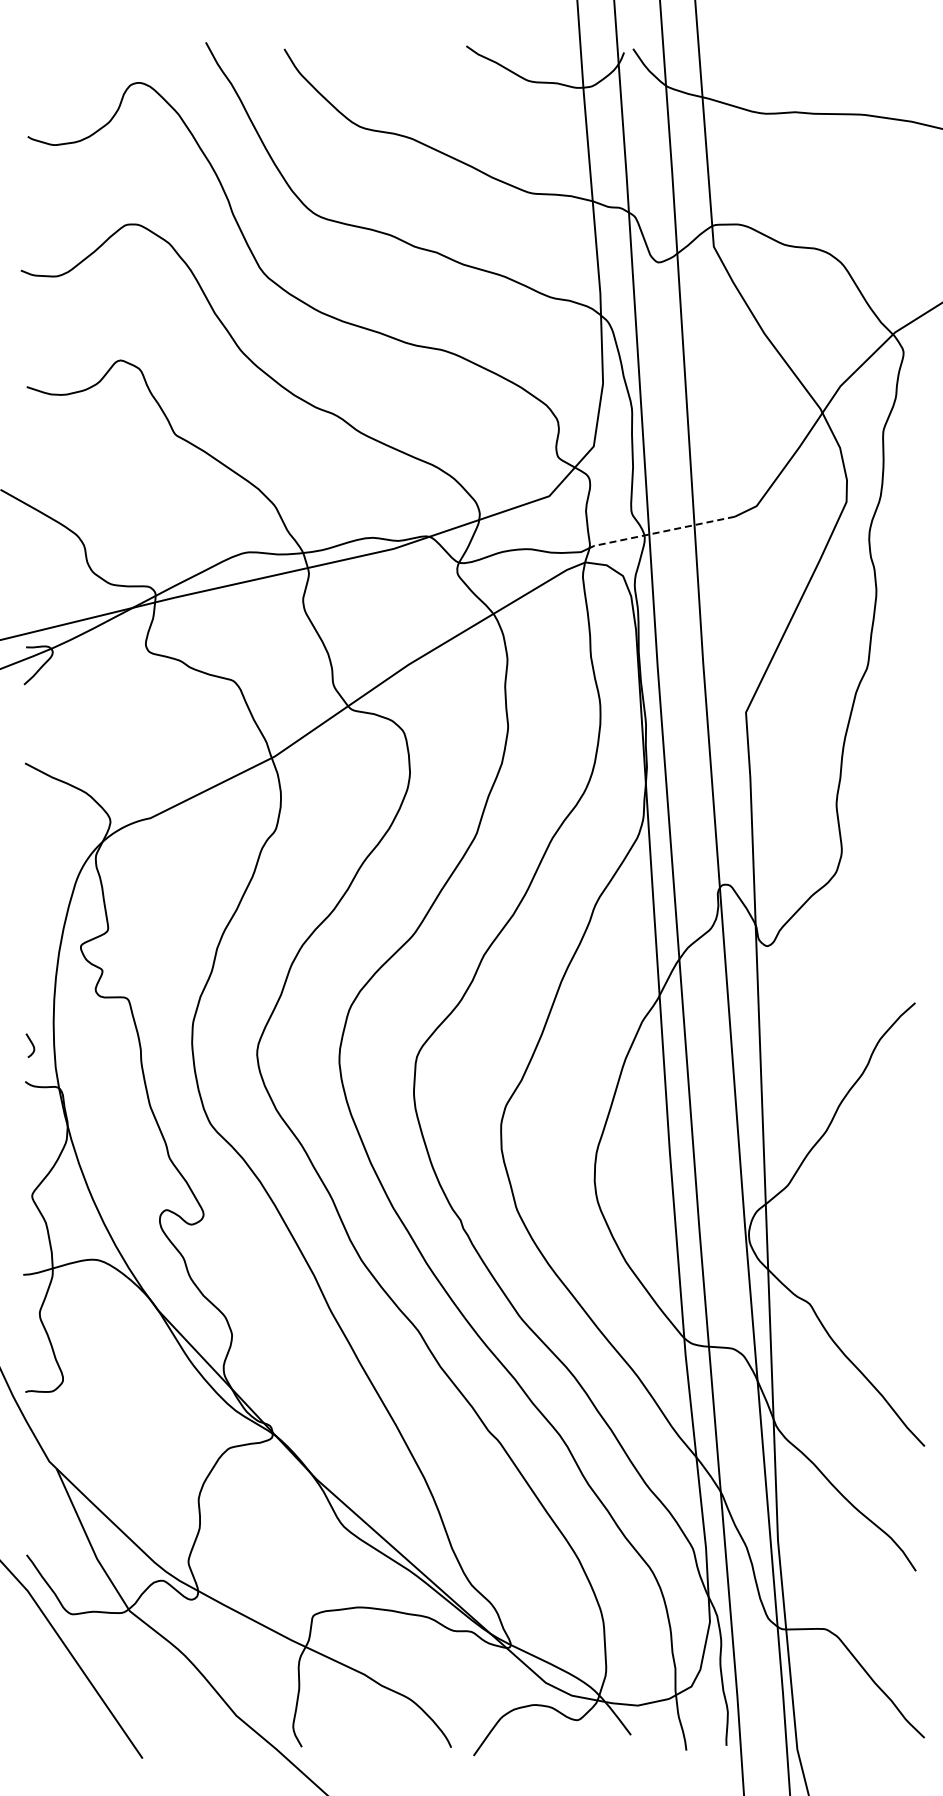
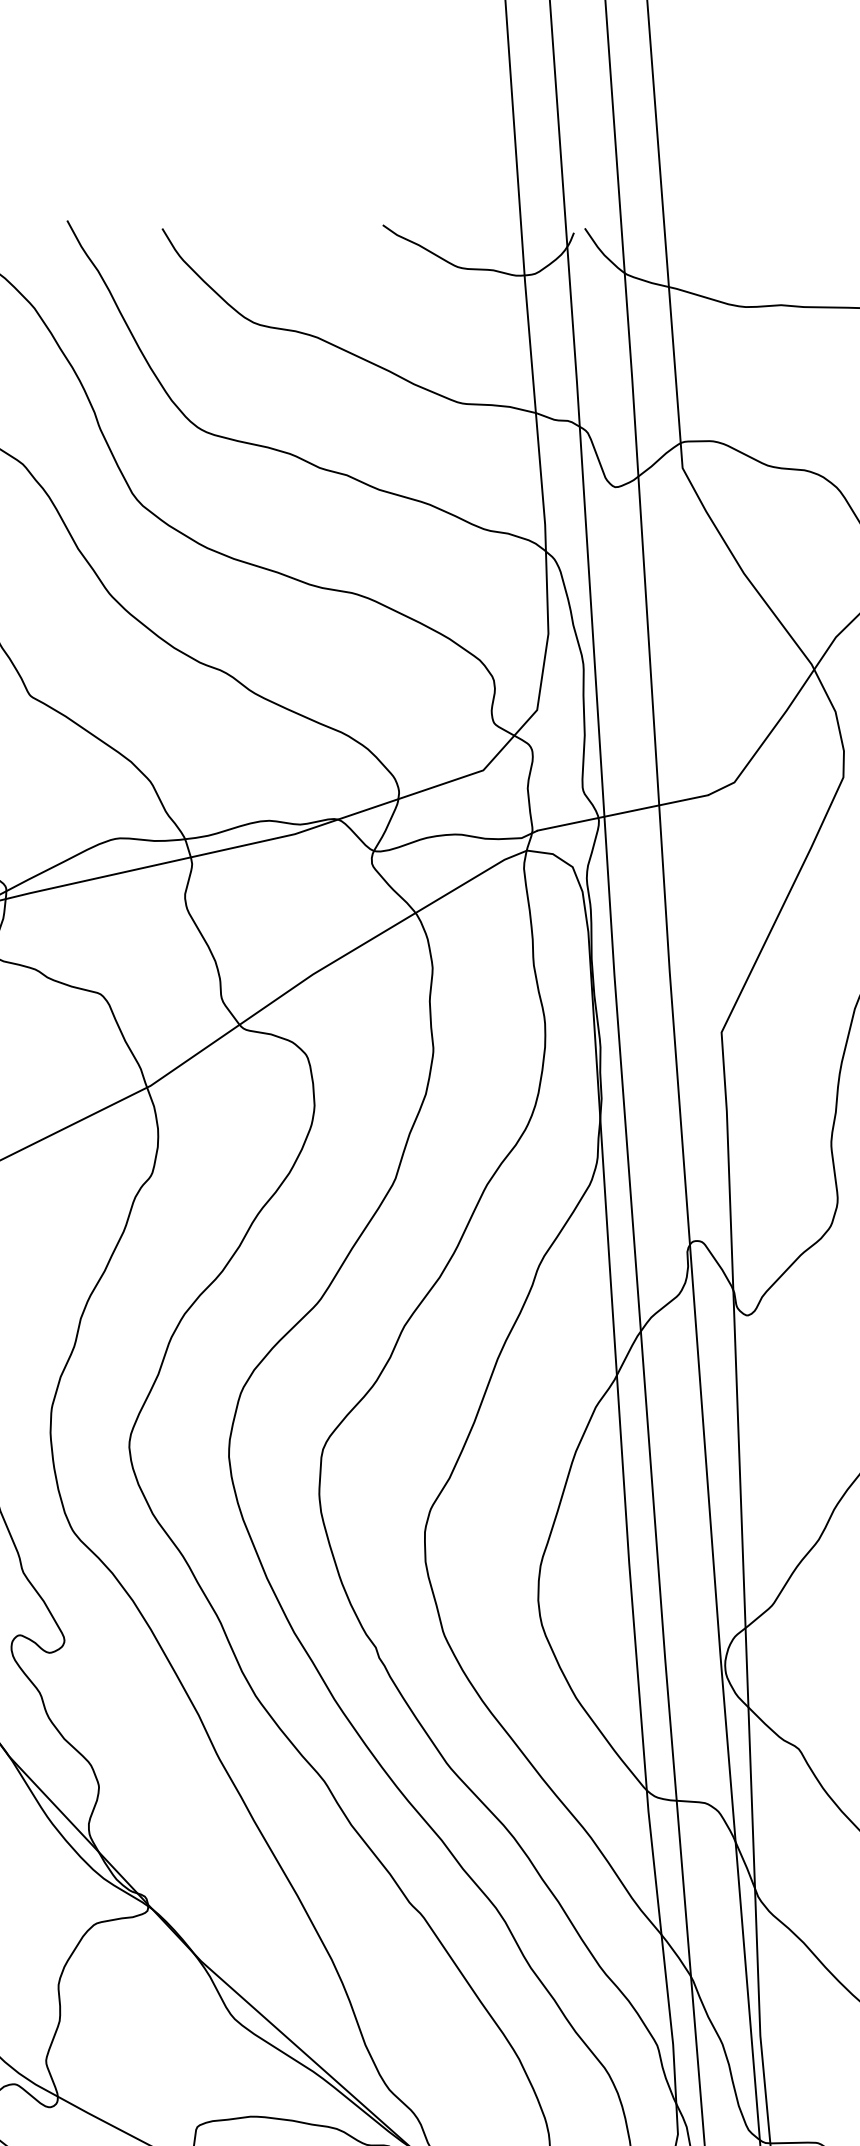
line: (664, 531) -> (622, 813), dashed -> solid

